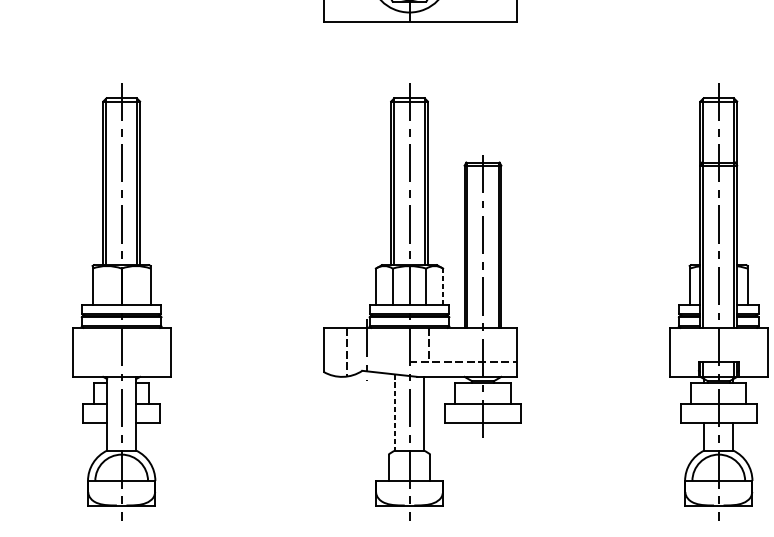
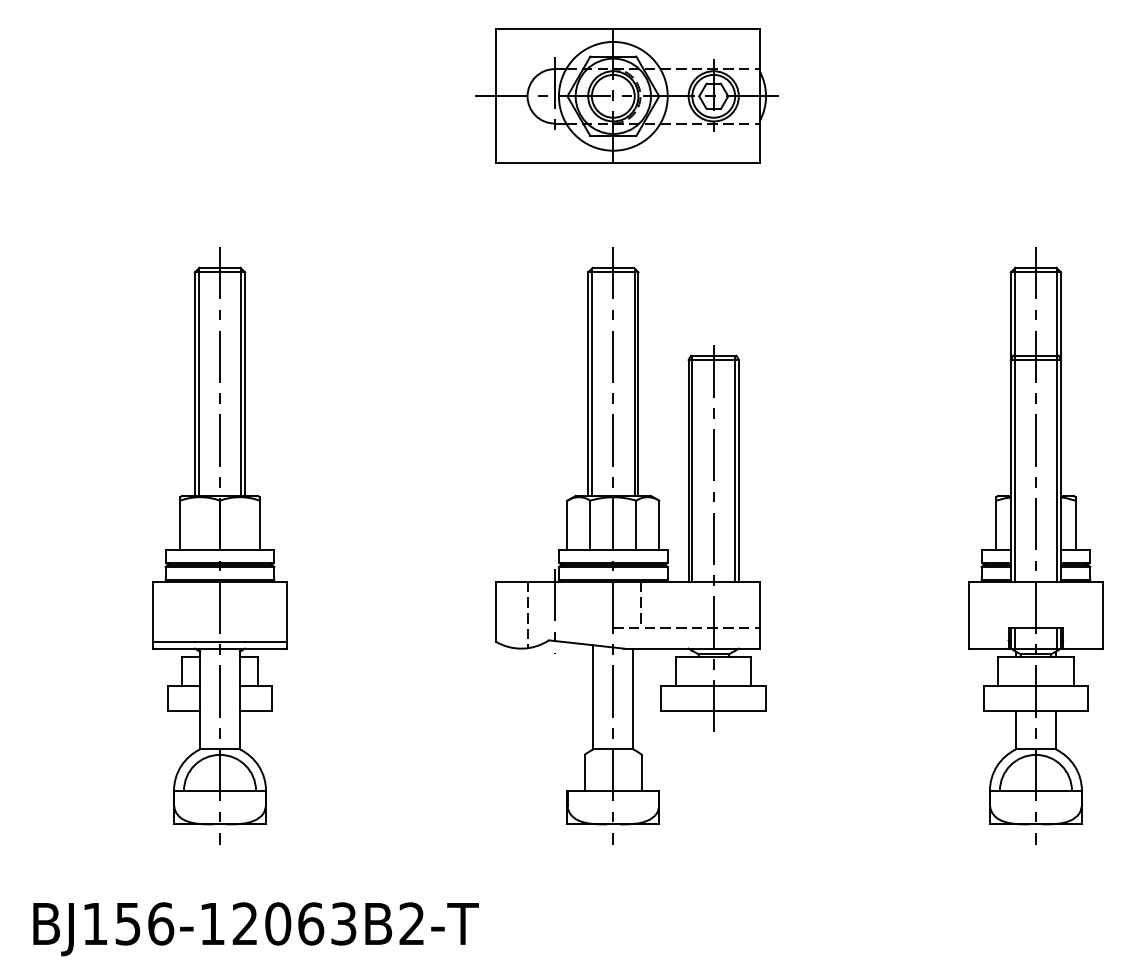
line: (443, 286) -> (659, 525), dashed -> solid
line: (121, 371) -> (219, 641), added
line: (394, 412) -> (593, 697), dashed -> solid

